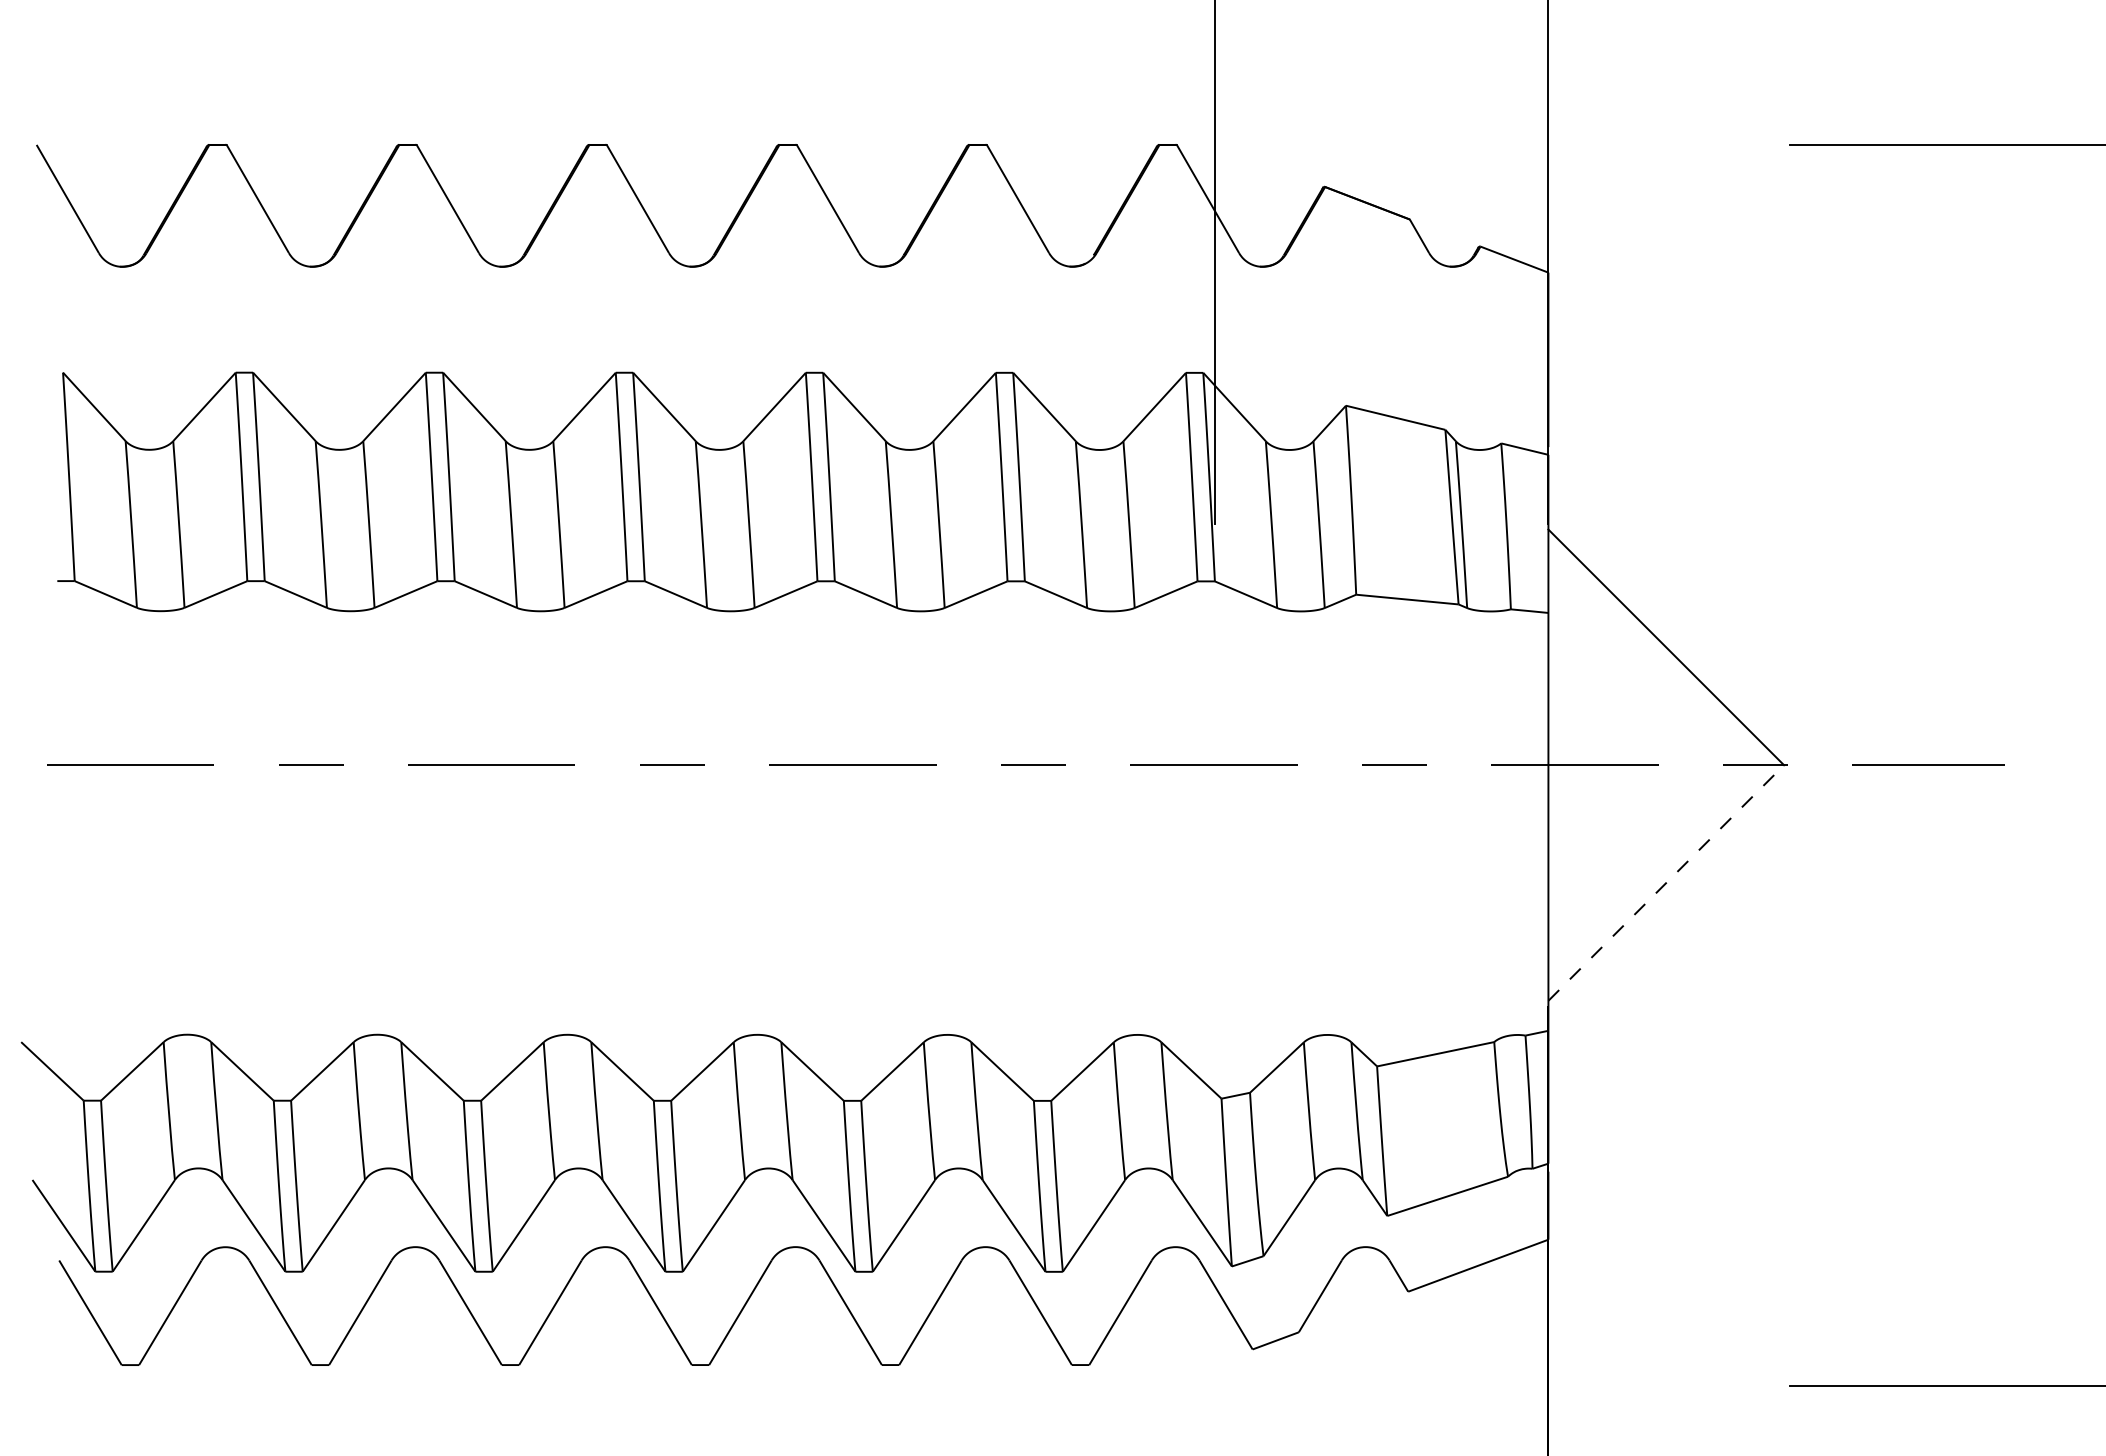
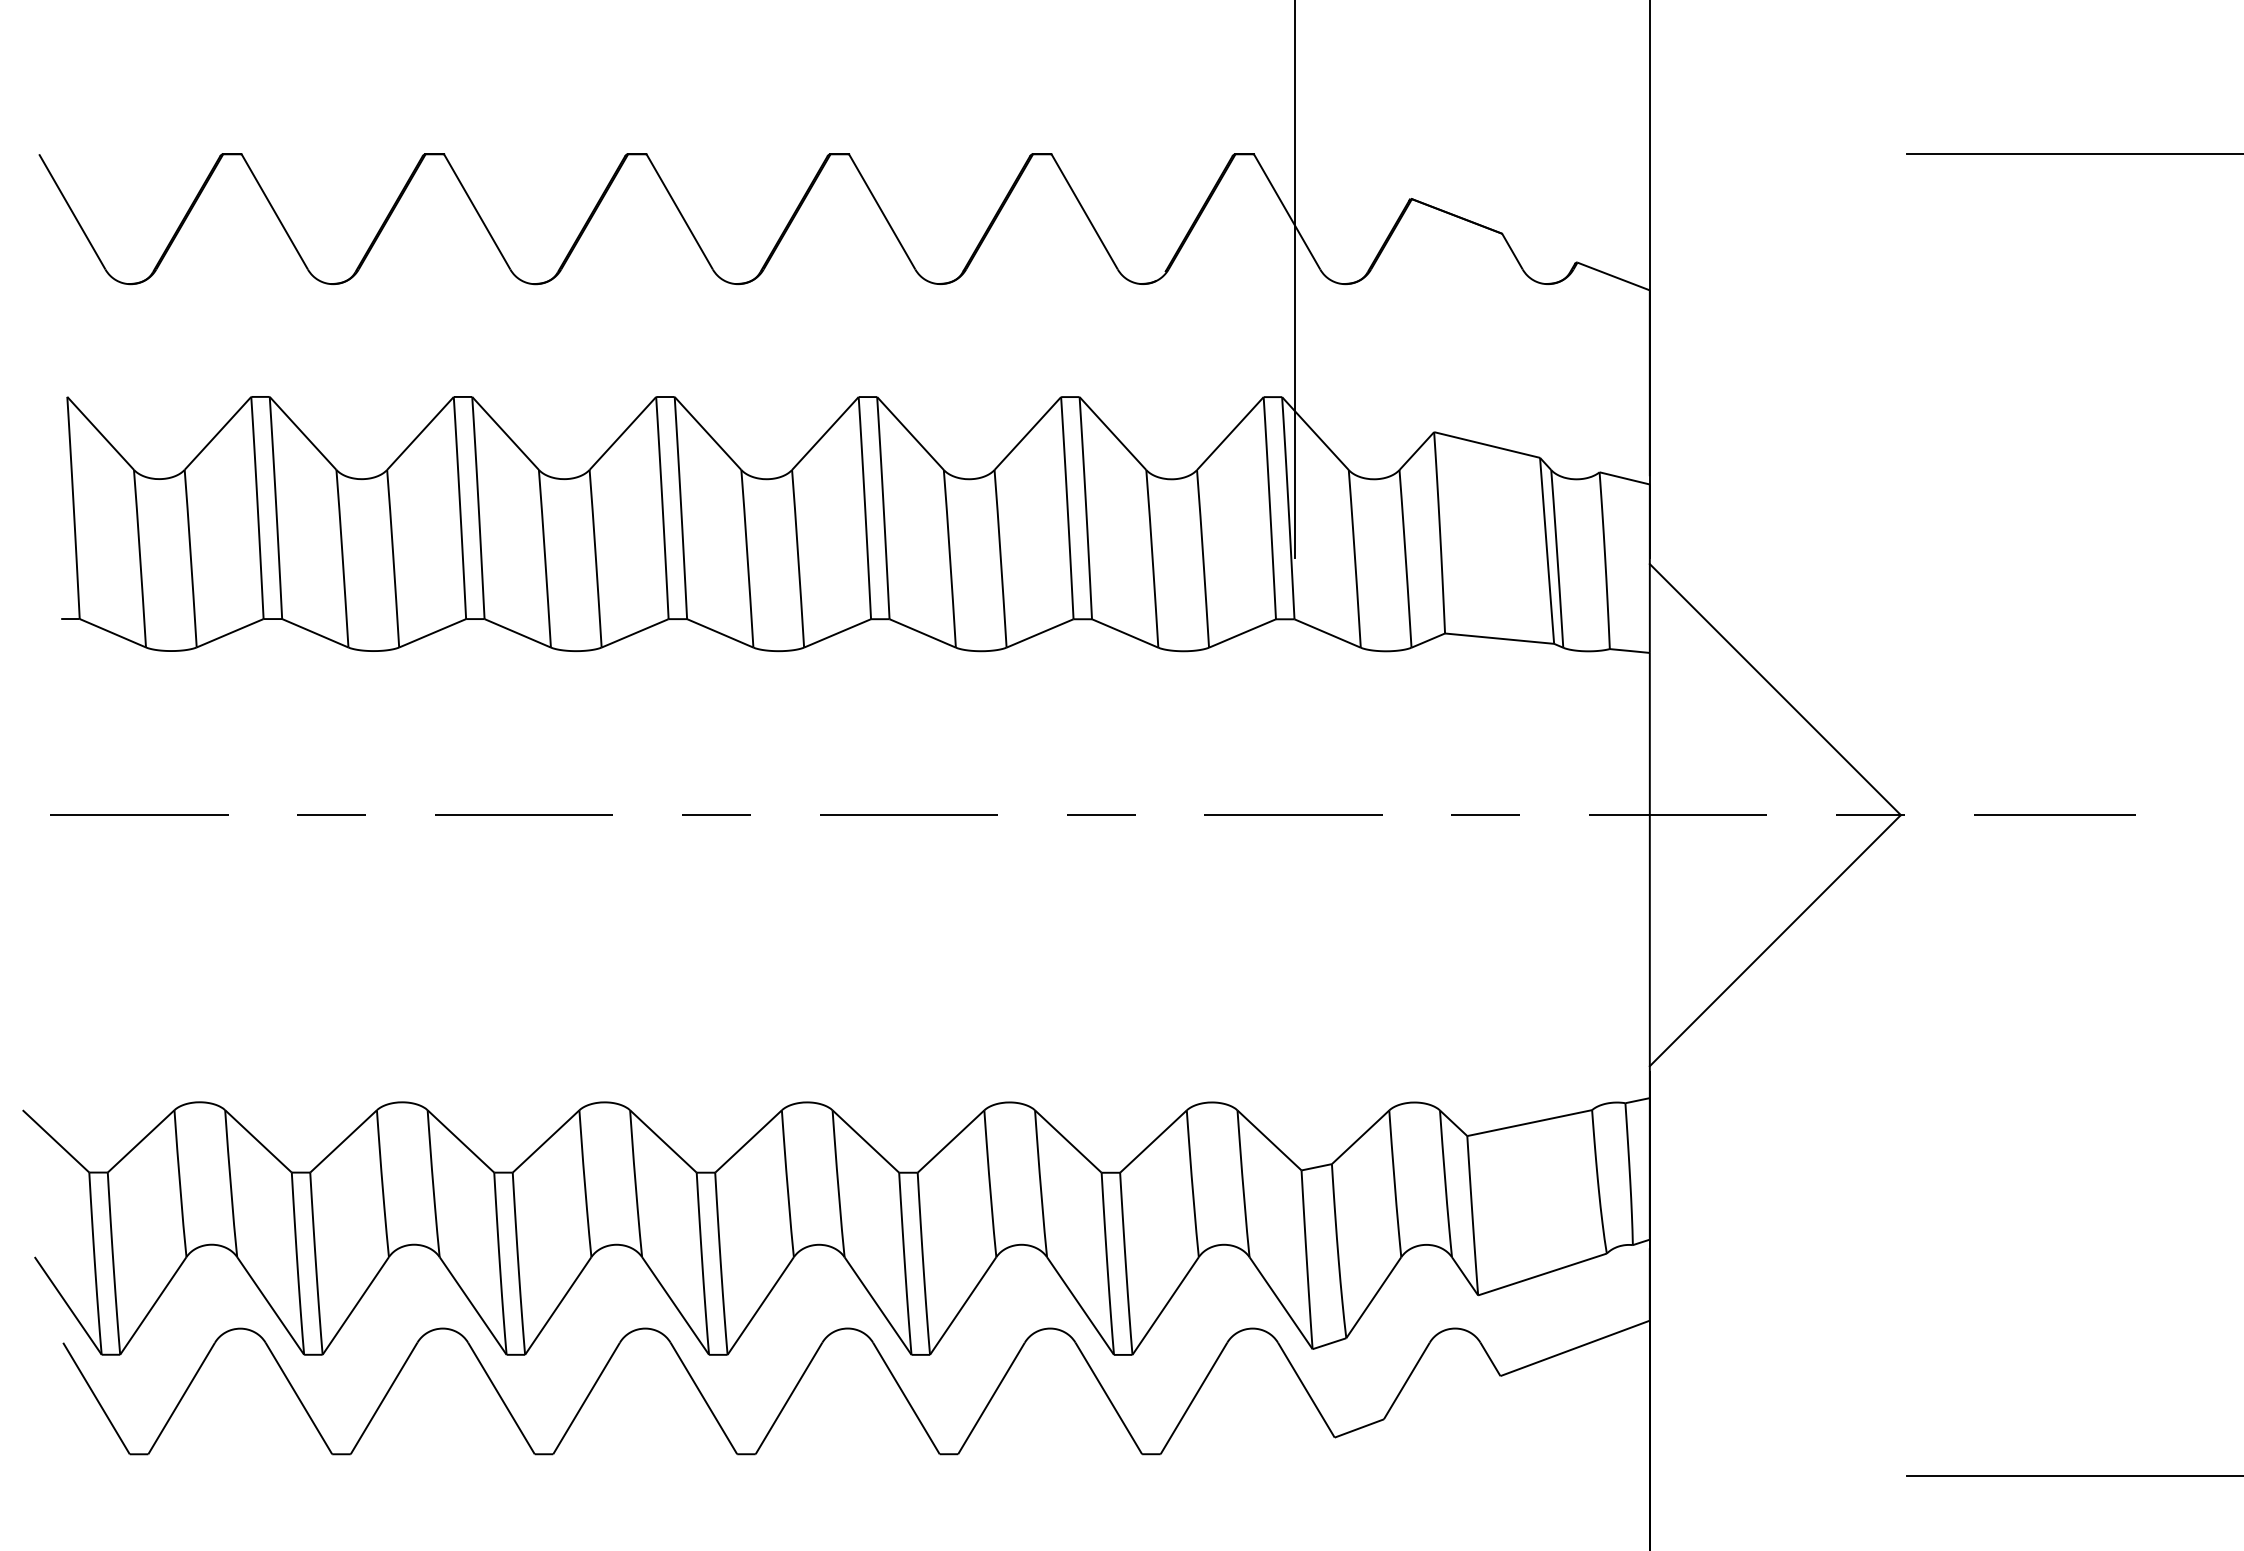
line: (1666, 882) -> (1775, 940), dashed -> solid

